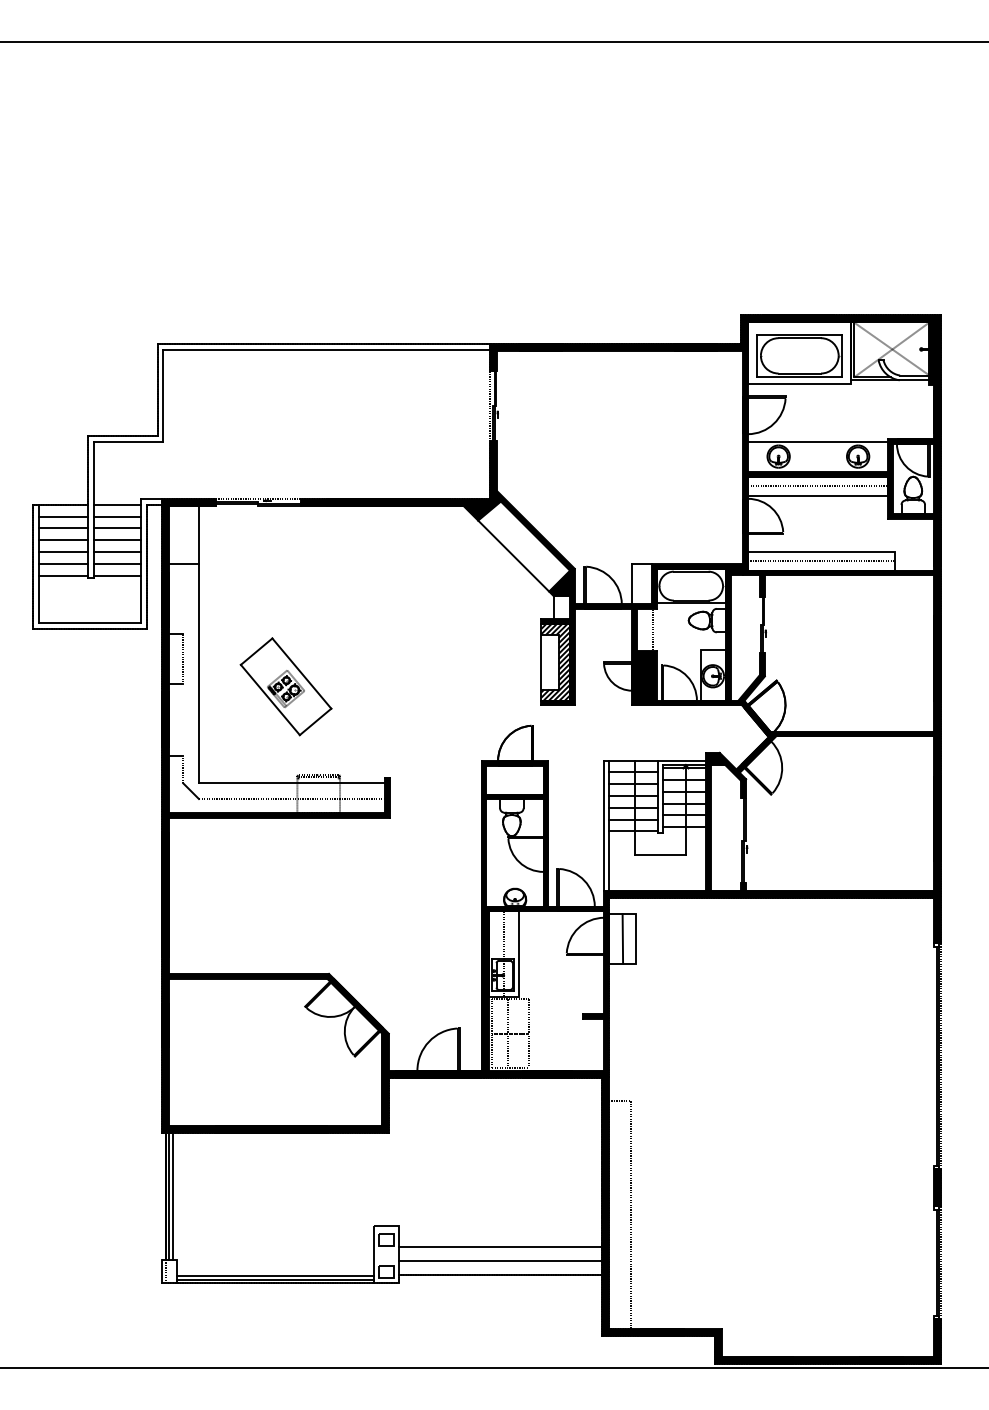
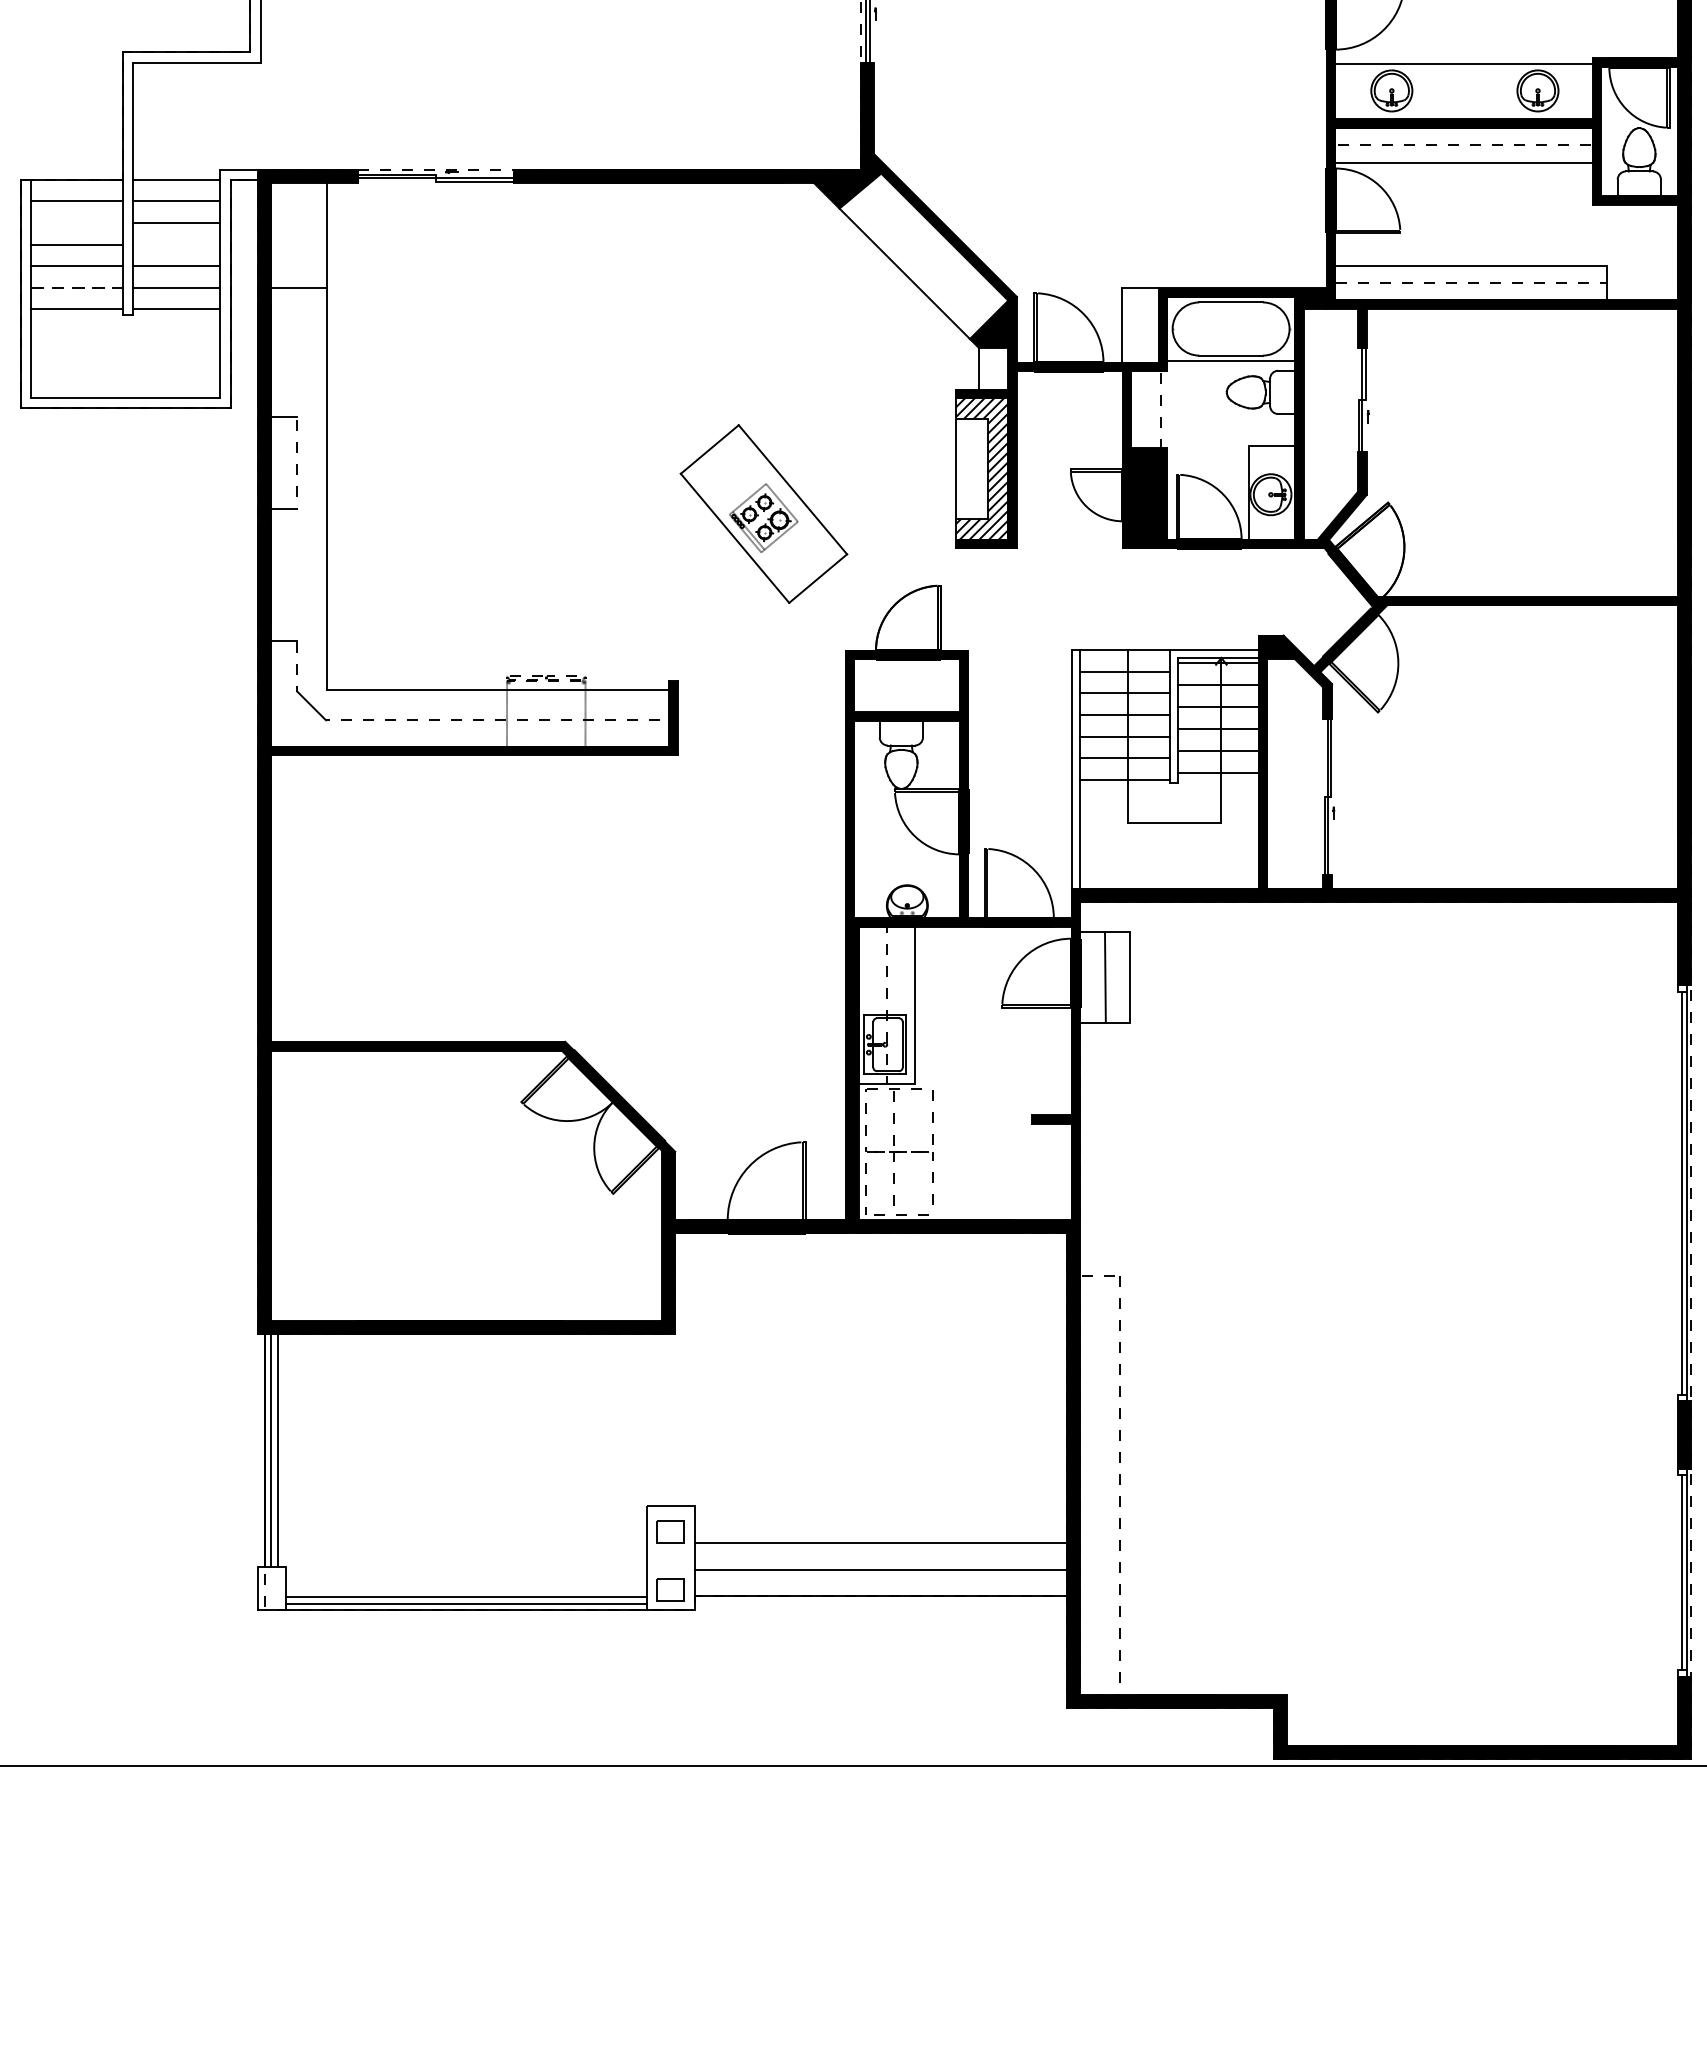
line: (63, 528) -> (77, 223), removed
line: (117, 540) -> (176, 245), removed
line: (63, 563) -> (77, 287), solid -> dashed
part: (285, 686) -> (762, 513), moved

